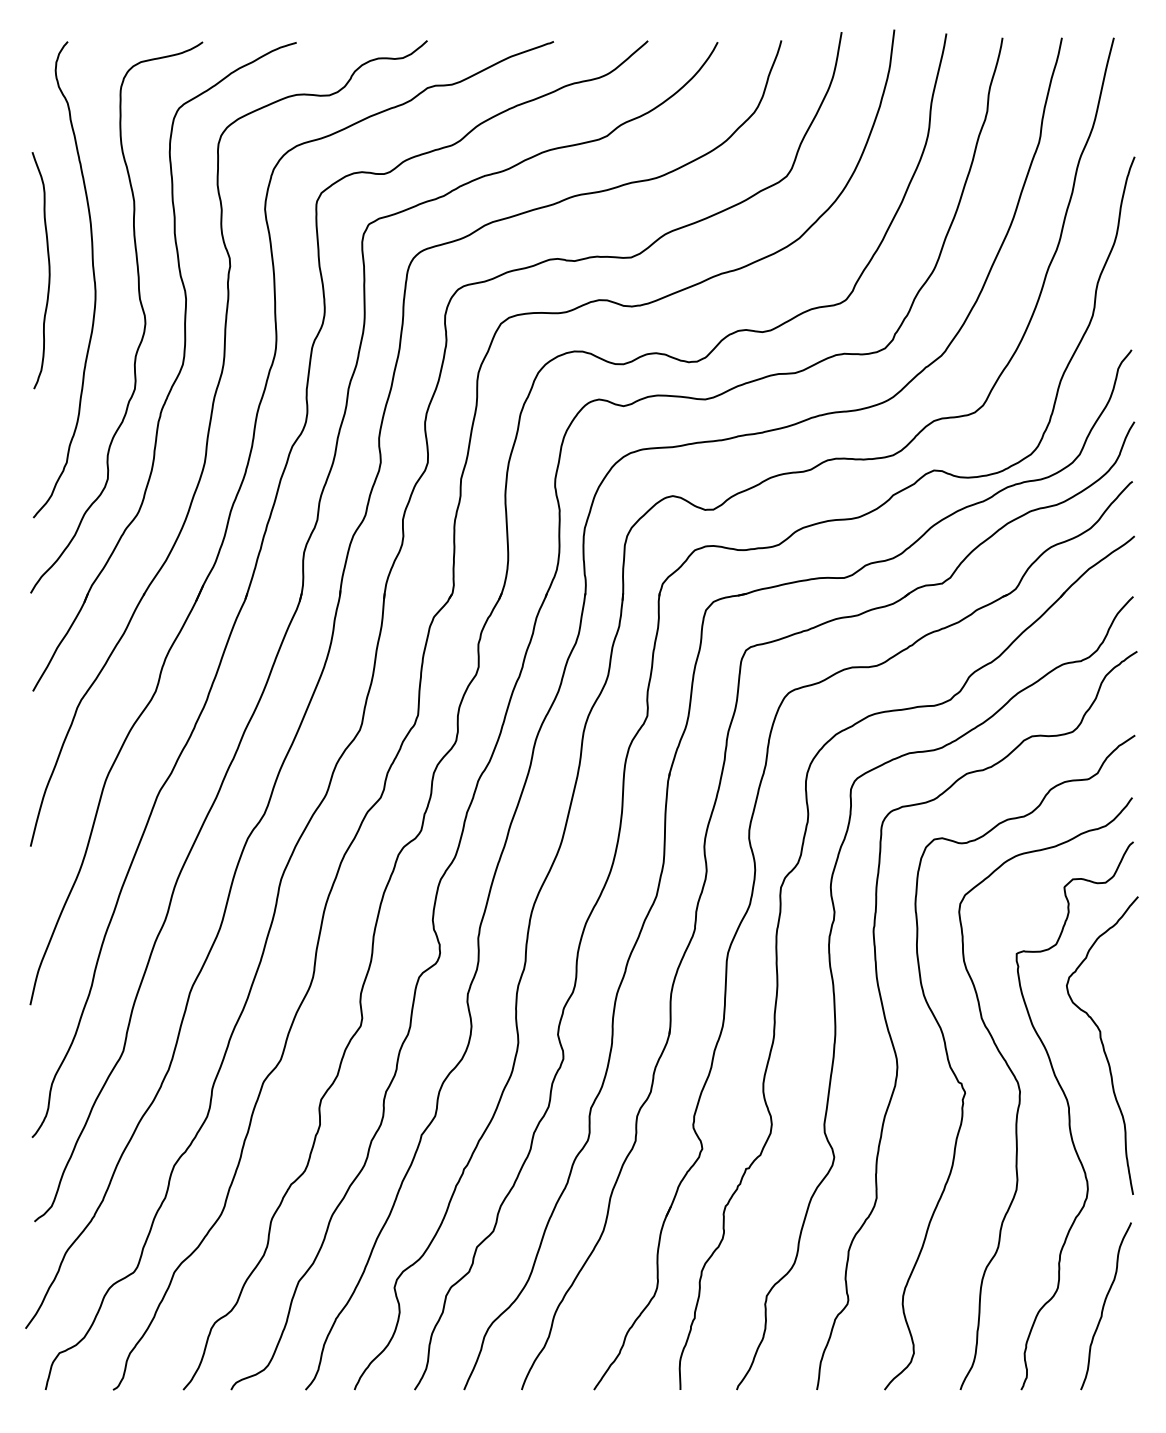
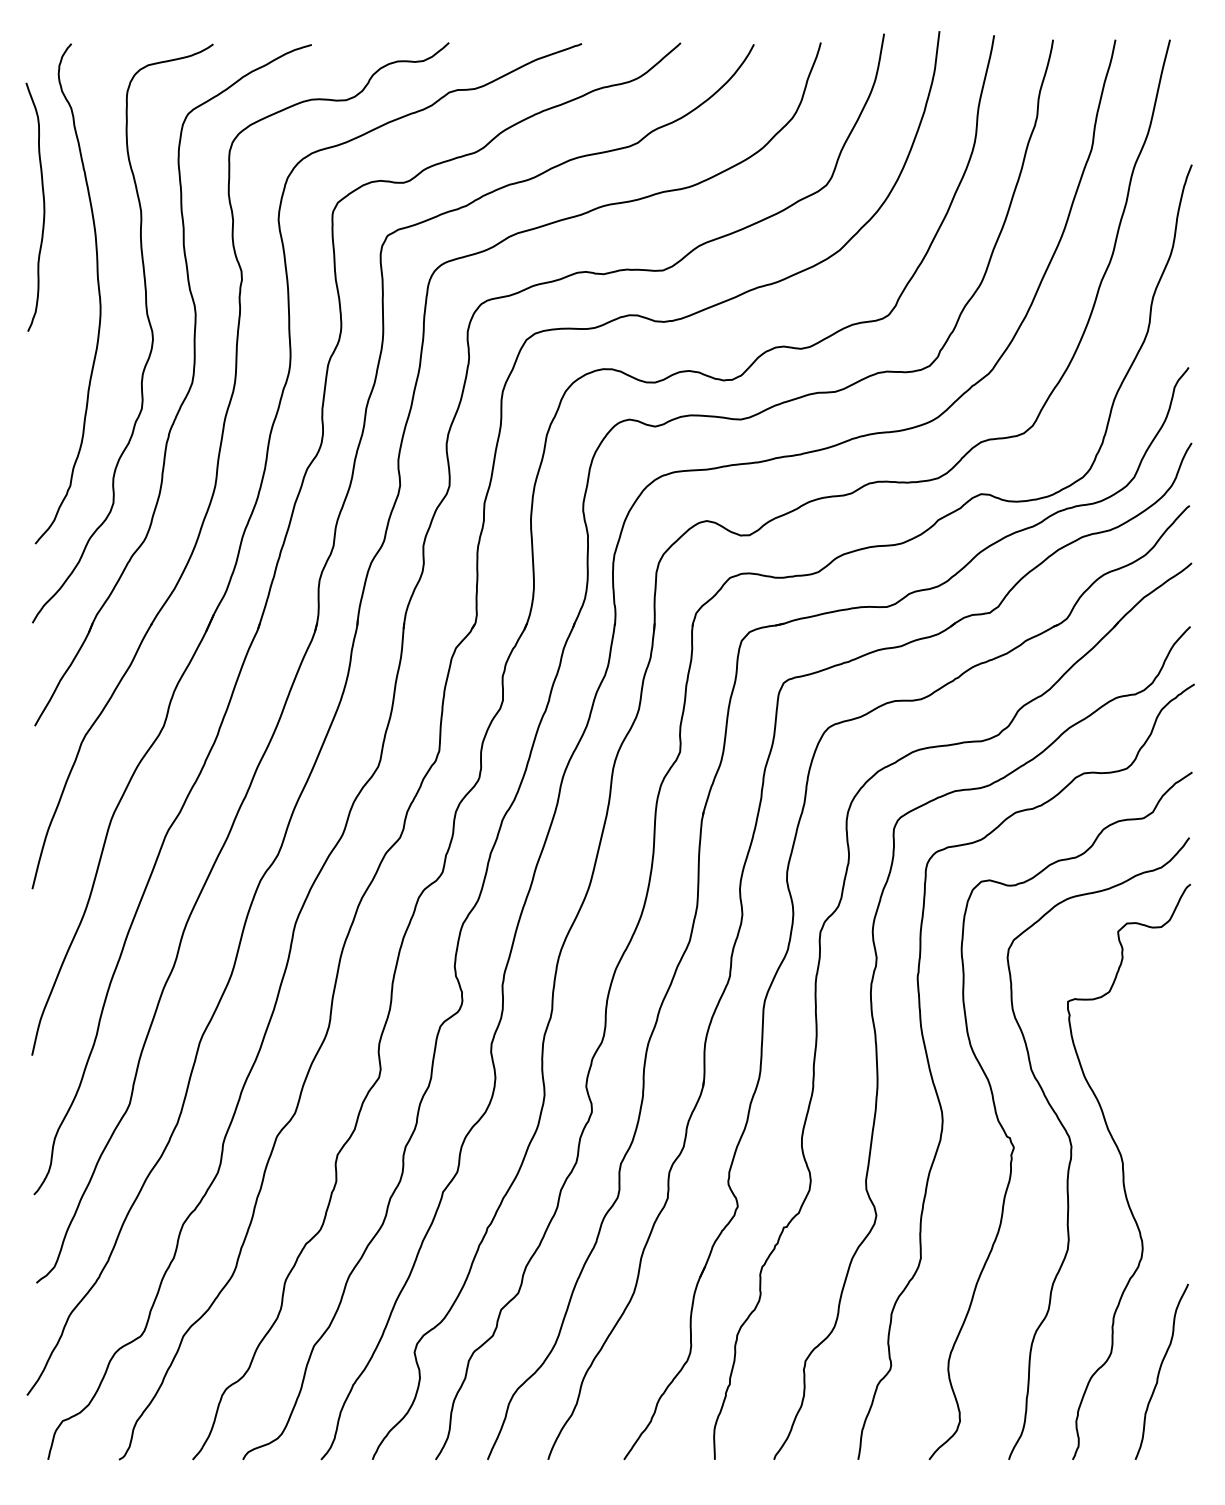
curve: (48, 269) -> (43, 206), moved
curve: (1101, 1045) -> (1157, 1097), removed

